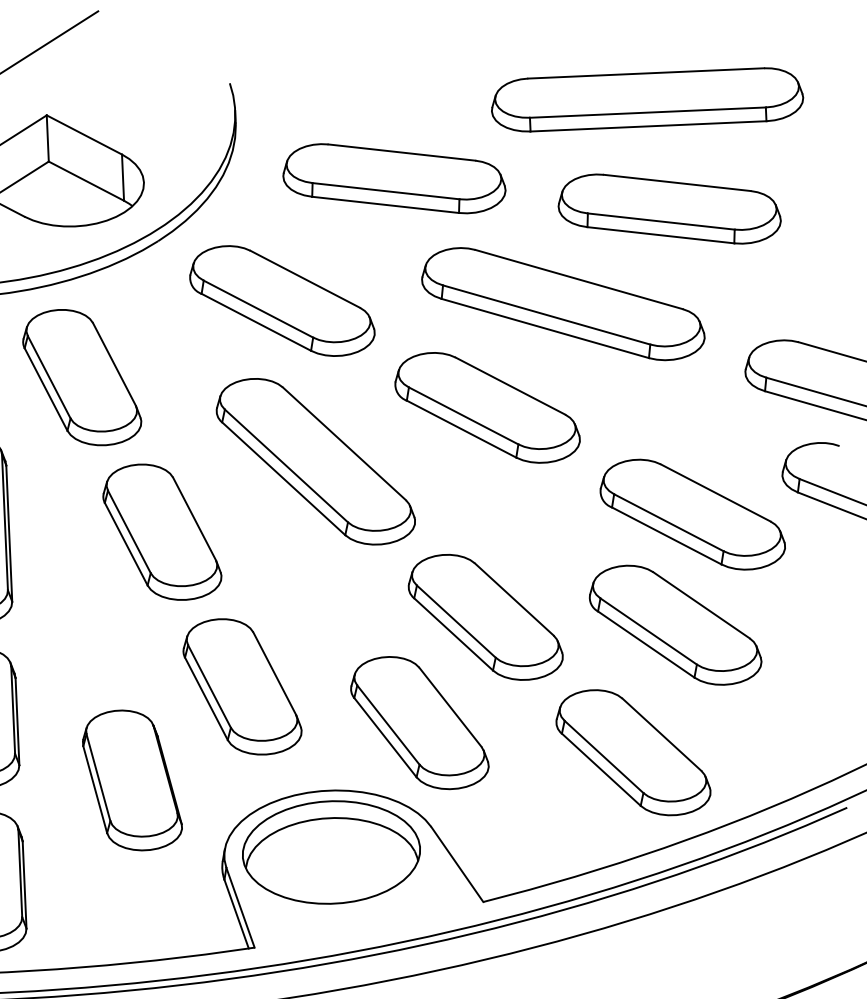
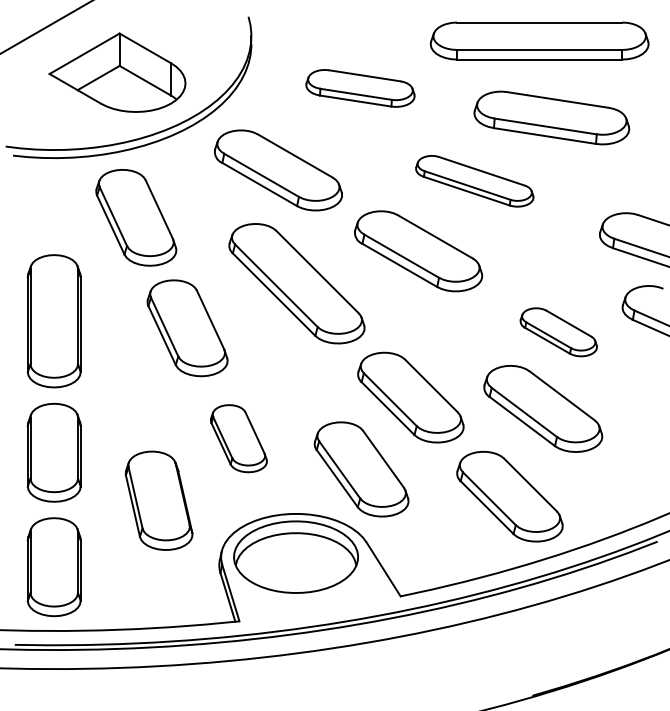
part: (394, 178) -> (360, 88), size x0.7
part: (562, 304) -> (474, 181), size x0.6
part: (692, 515) -> (558, 332), size x0.6
part: (241, 686) -> (238, 438), size x0.7

